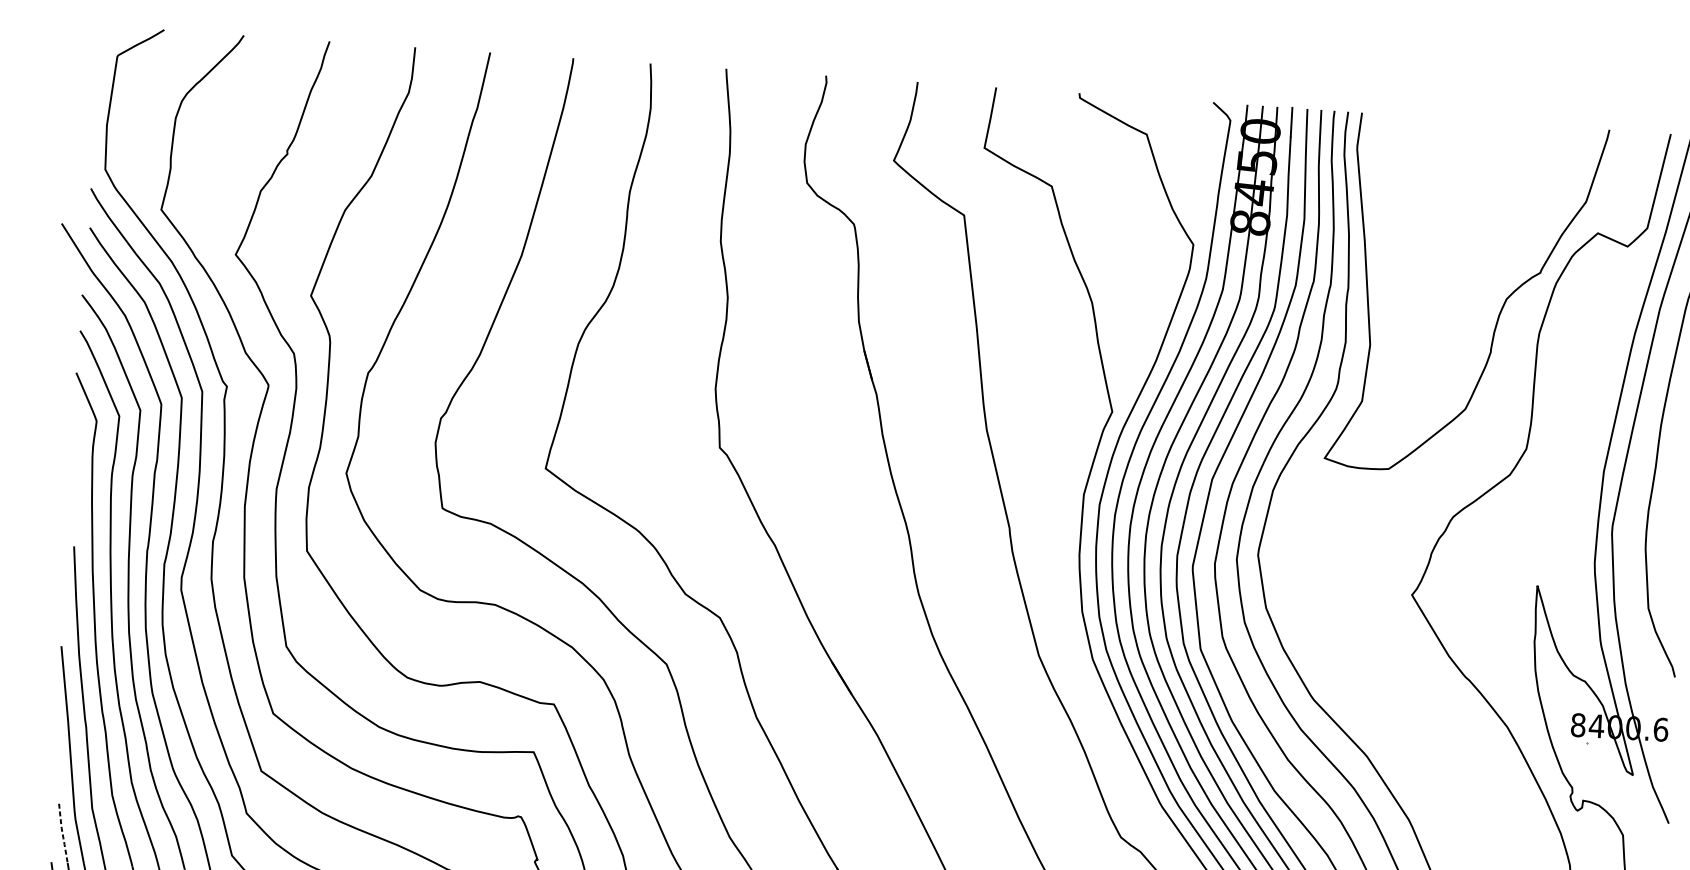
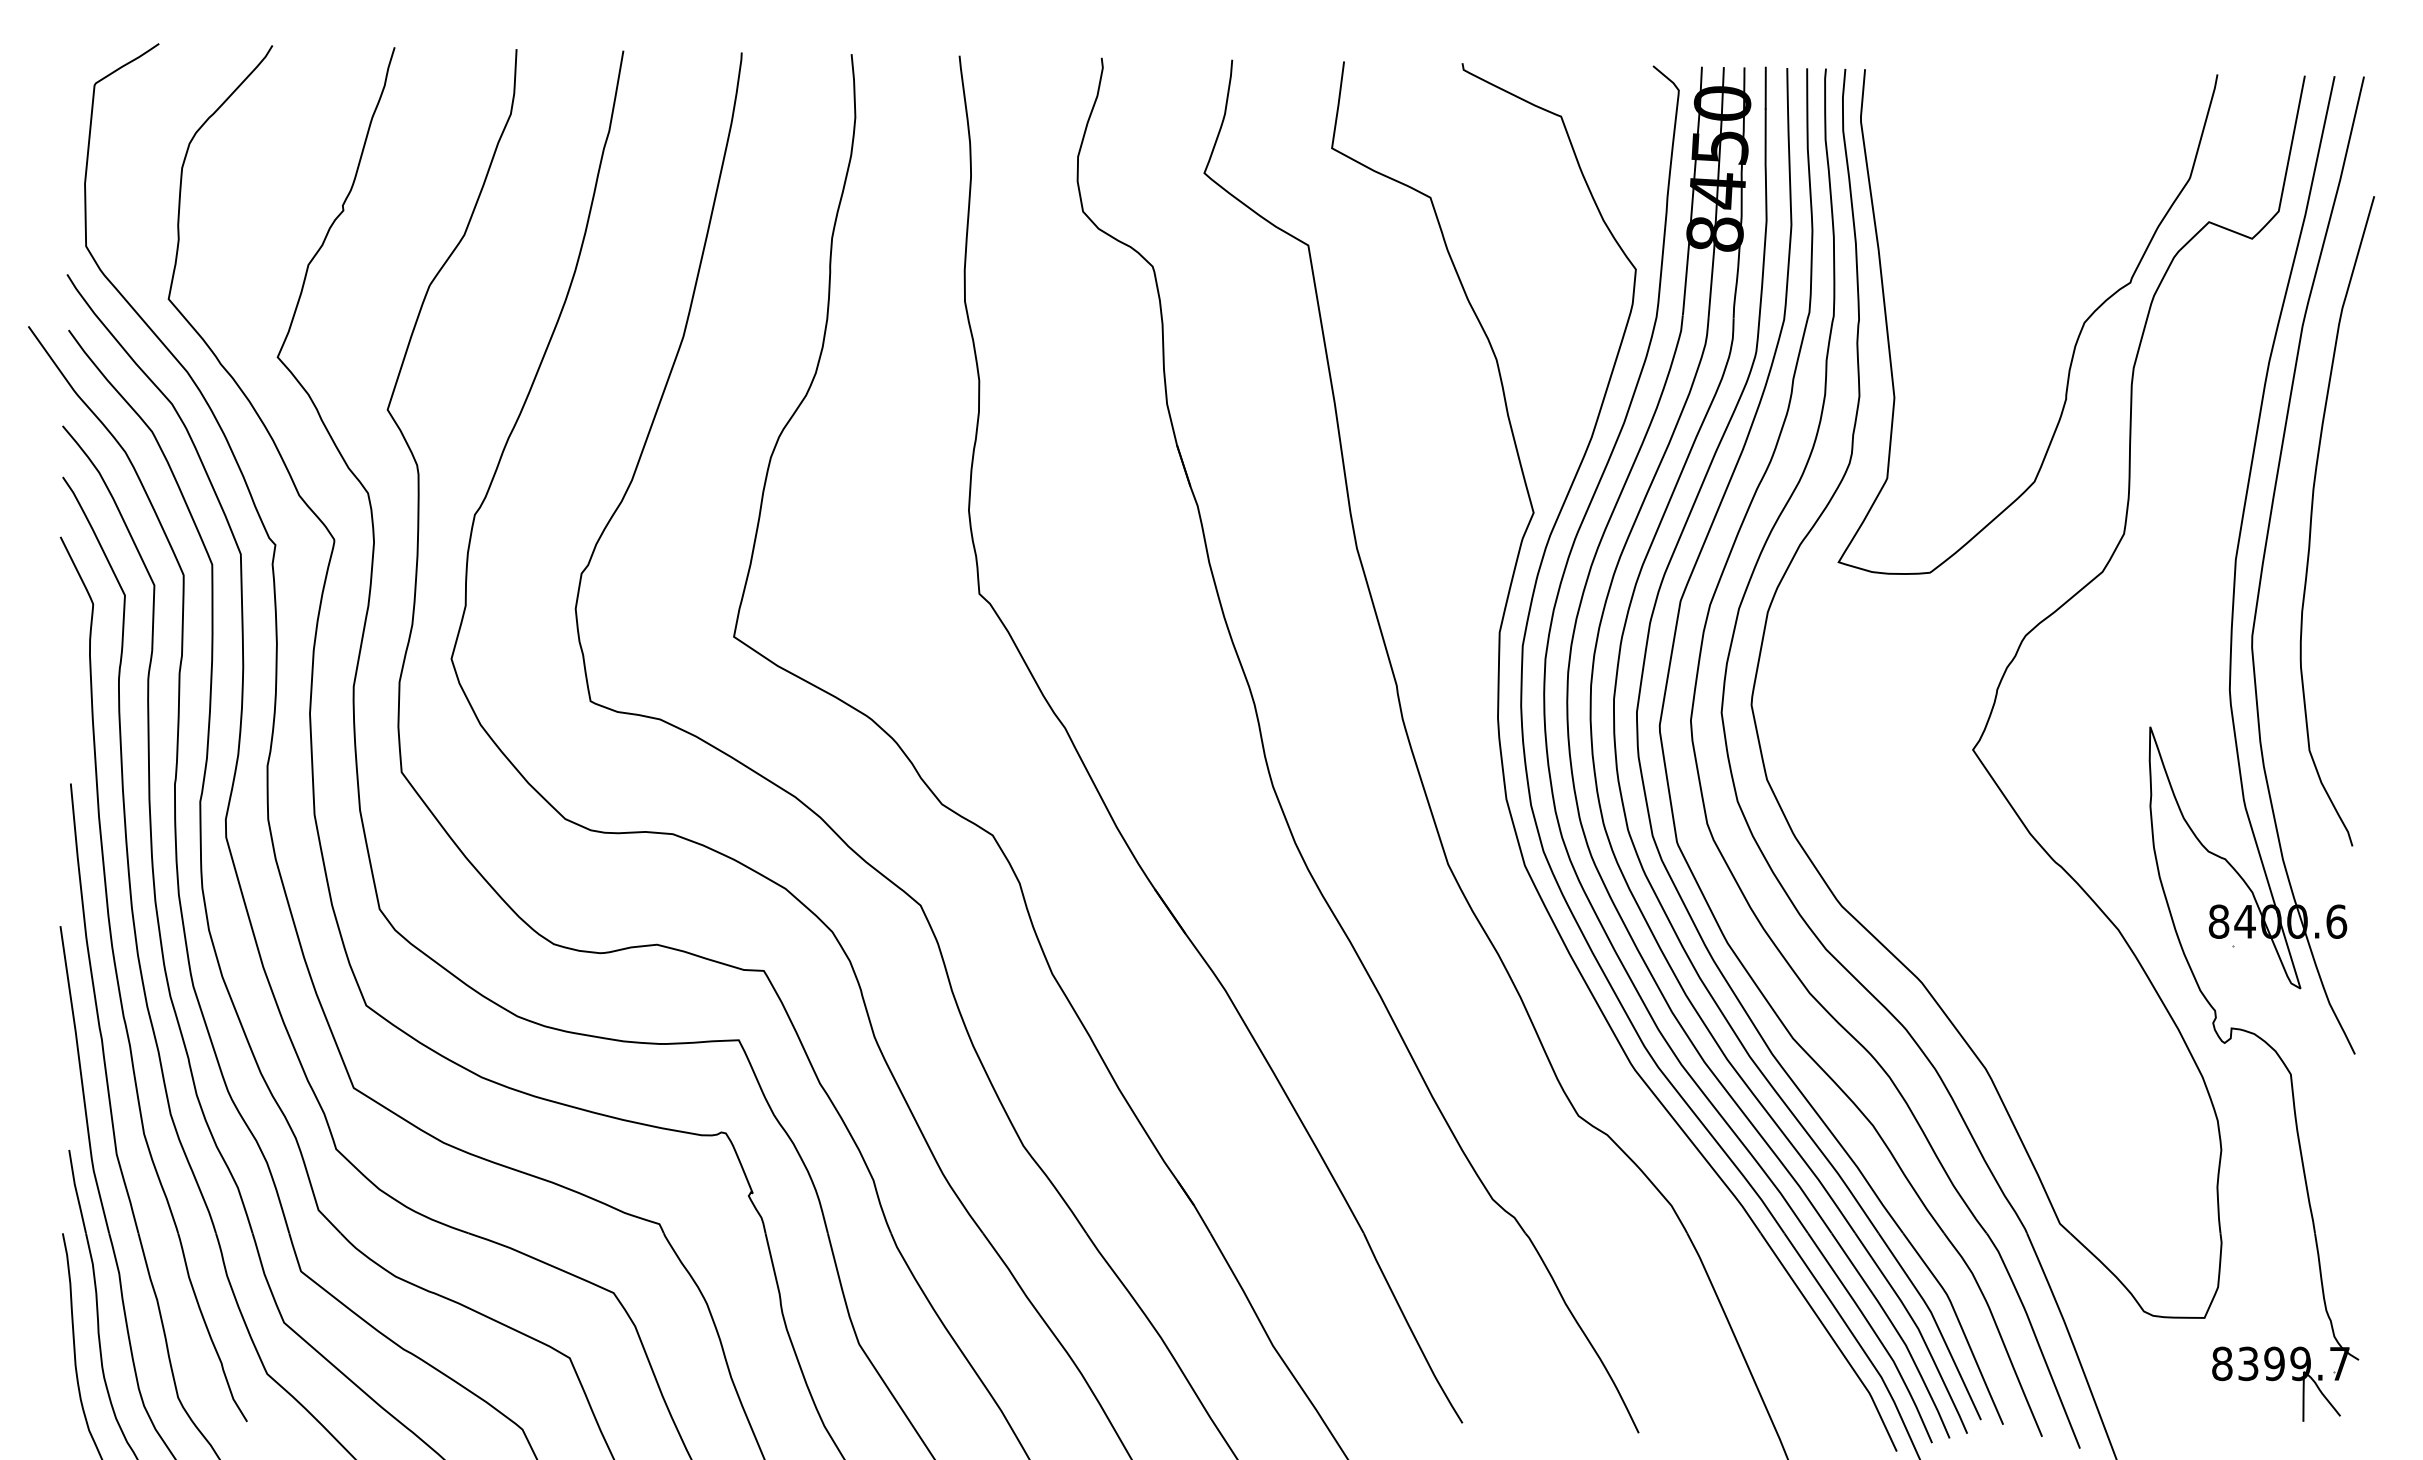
line: (62, 833) -> (76, 1192), dashed -> solid

